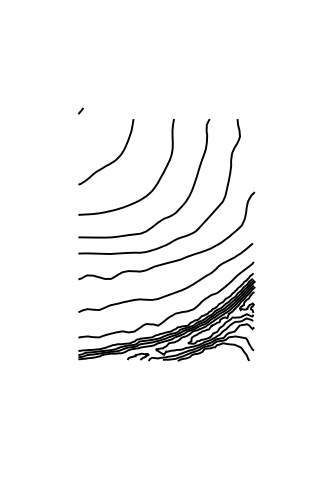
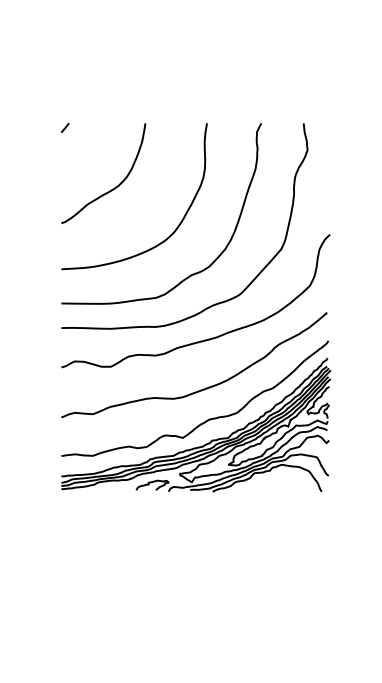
curve: (80, 110) -> (64, 127), moved

